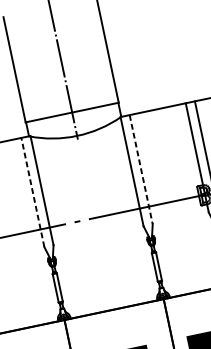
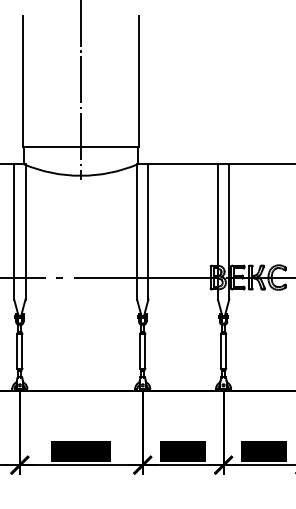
line: (141, 169) -> (148, 231), dashed -> solid
line: (33, 192) -> (14, 231), dashed -> solid

